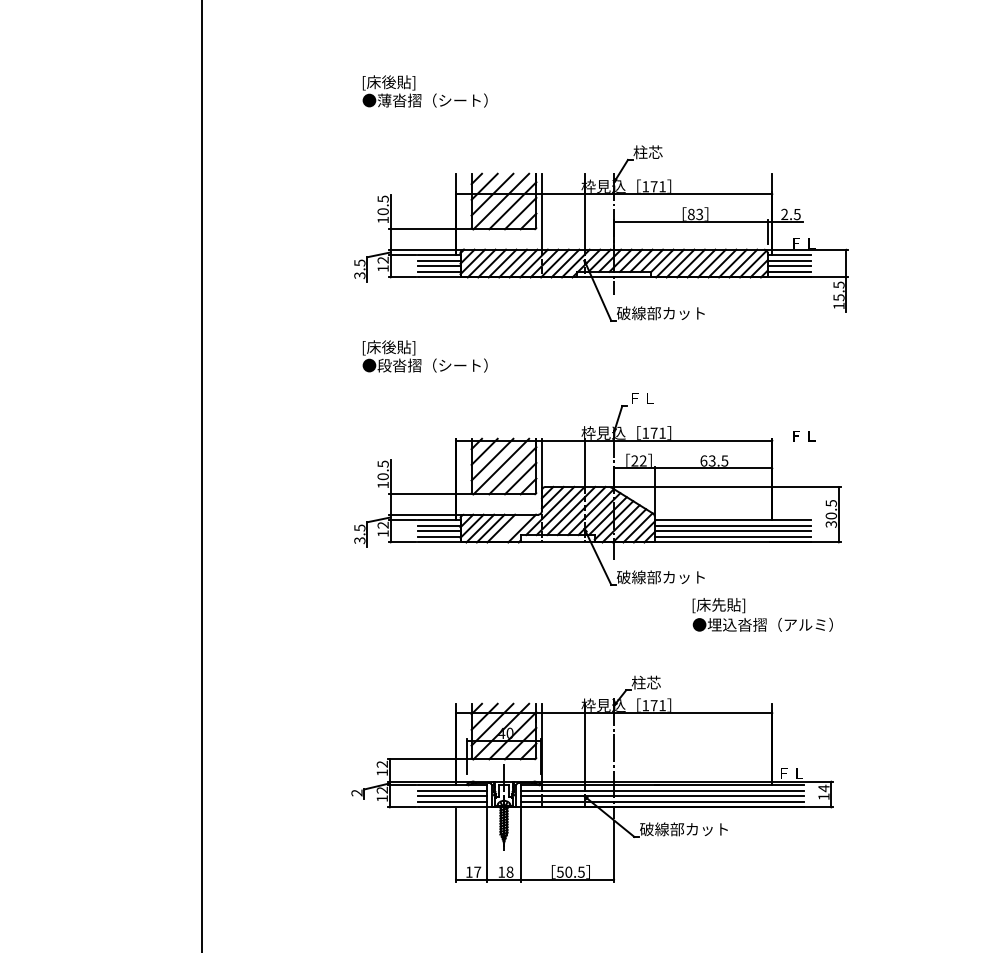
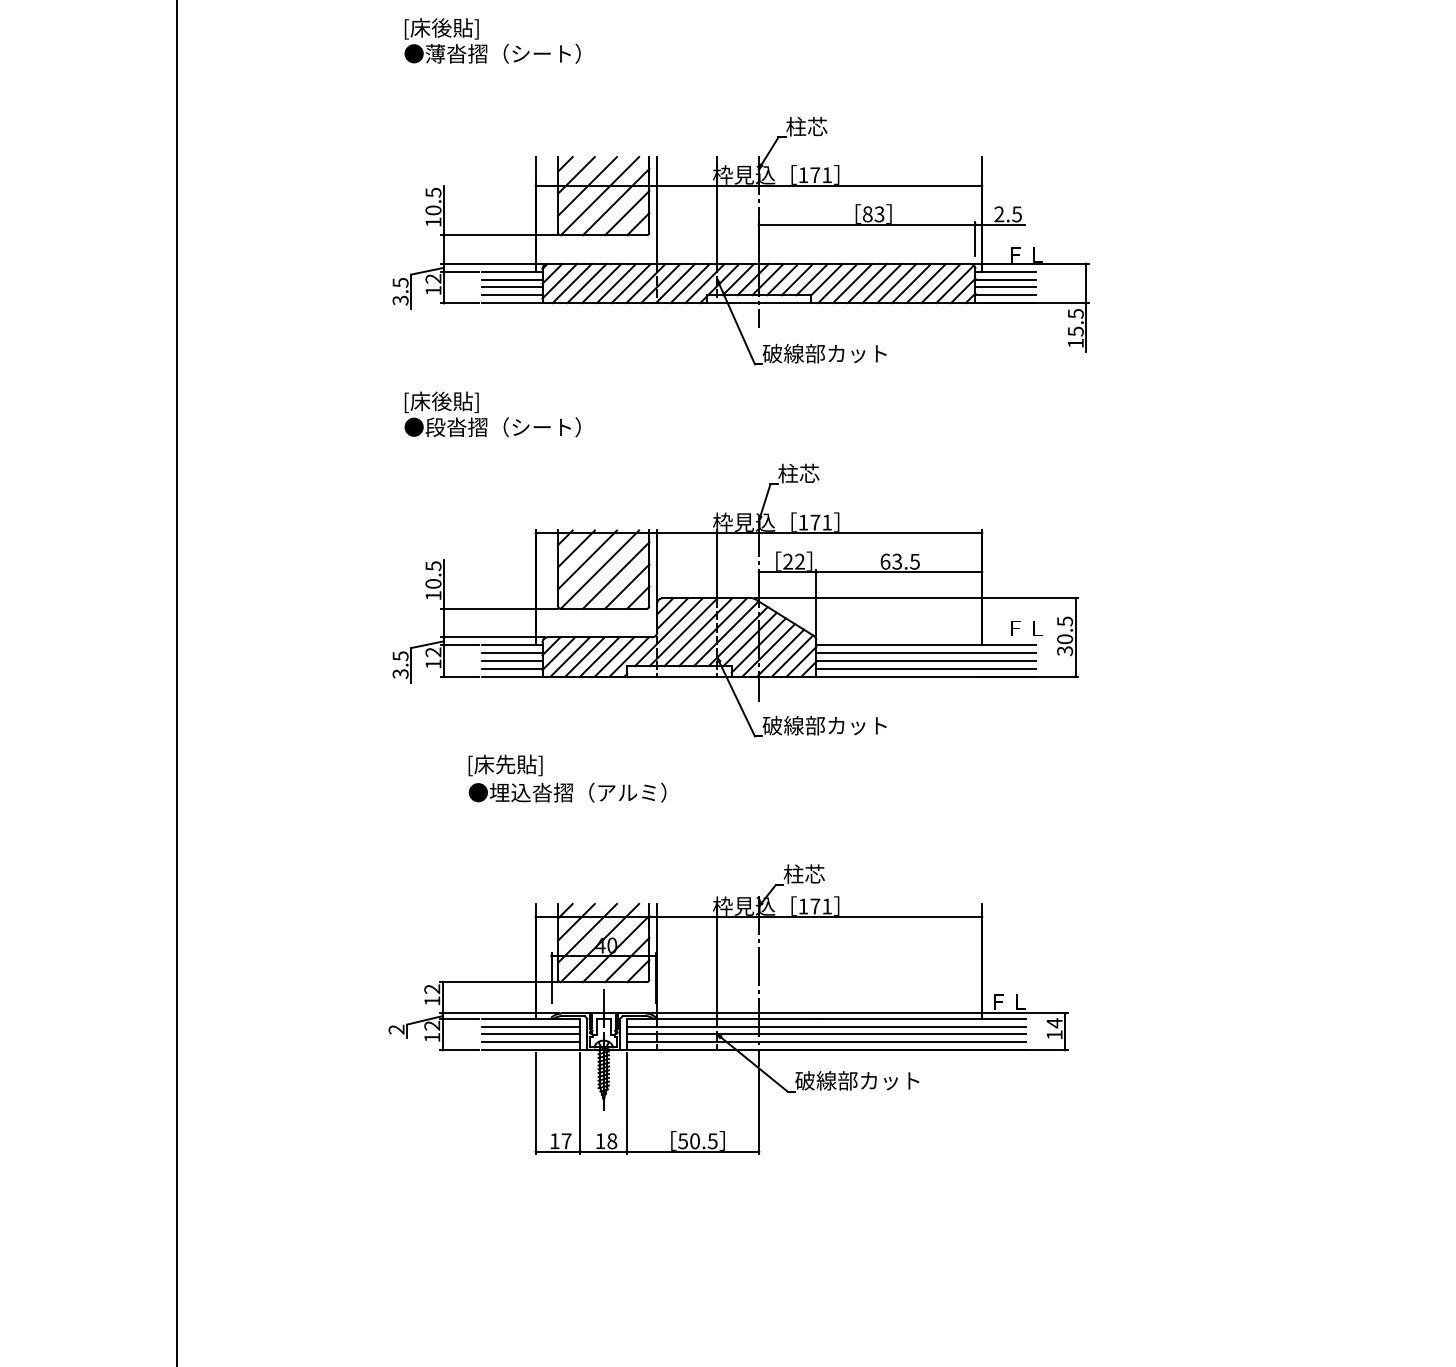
text: (642, 398) -> (798, 473), ＦＬ -> 柱芯
text: (803, 435) -> (1026, 628), moved
line: (511, 528) -> (614, 656), added
text: (762, 614) -> (567, 778), moved

